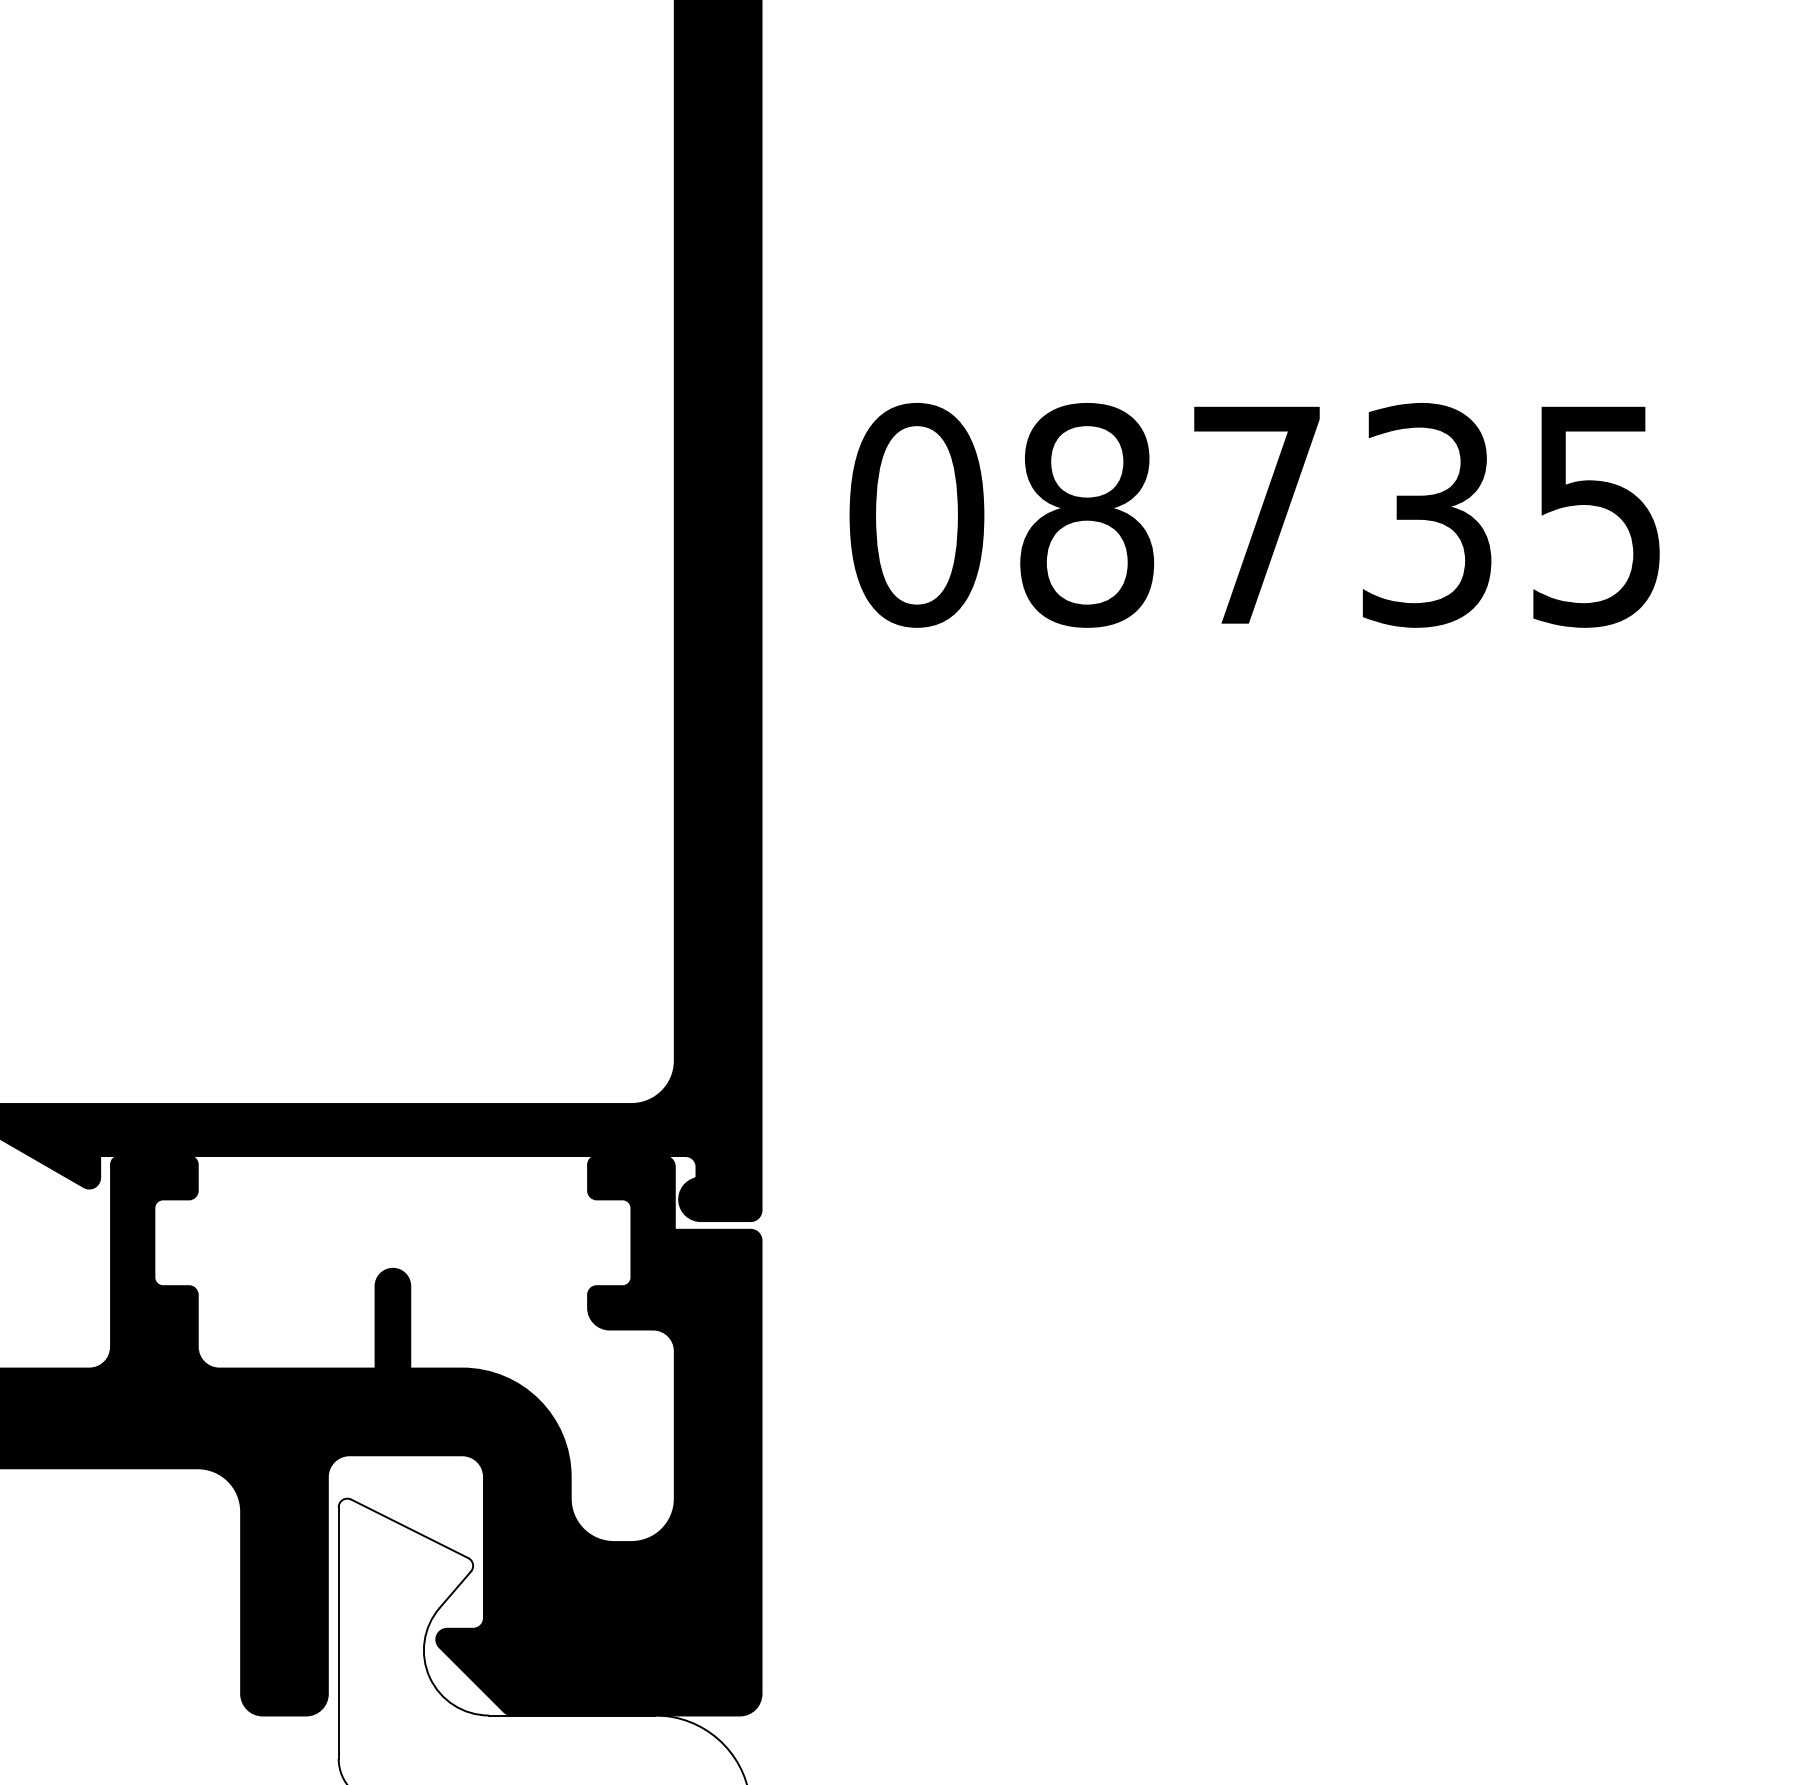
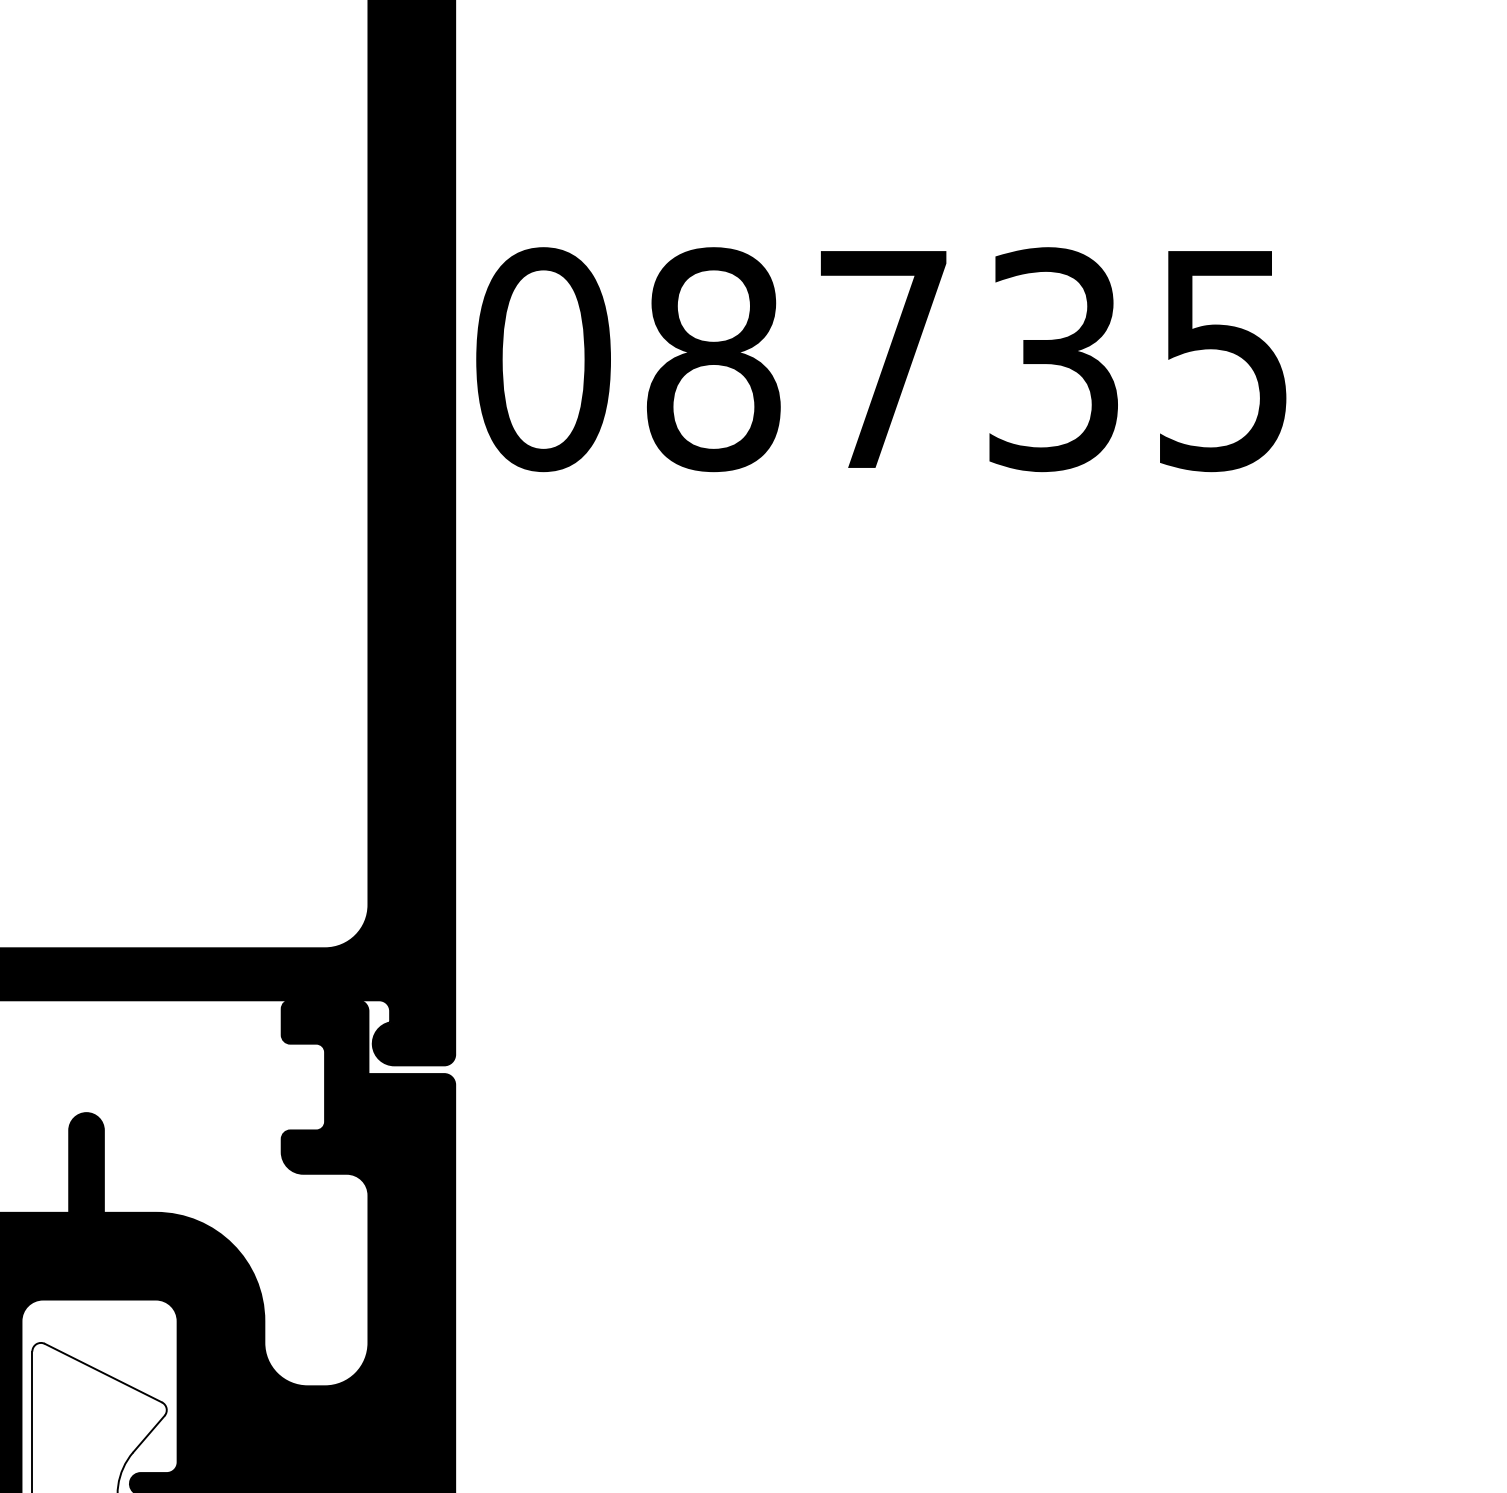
text: (1254, 515) -> (881, 359), moved

